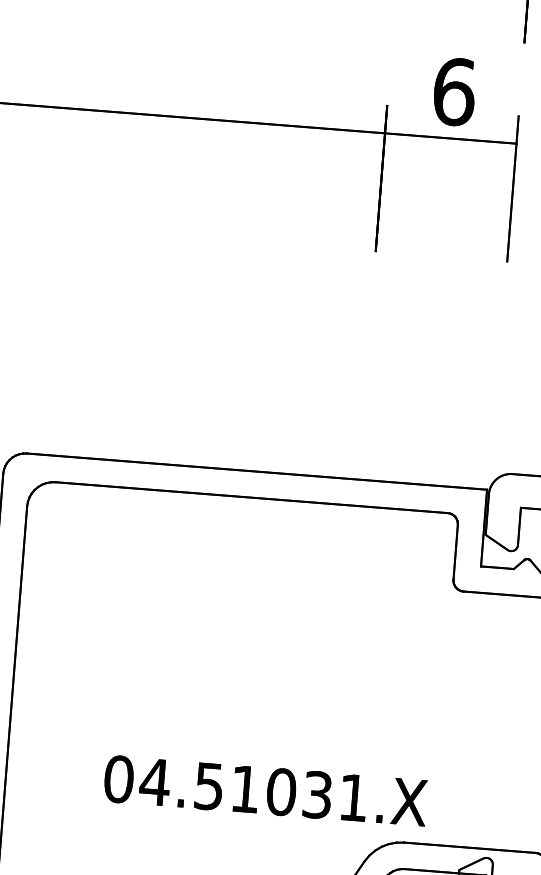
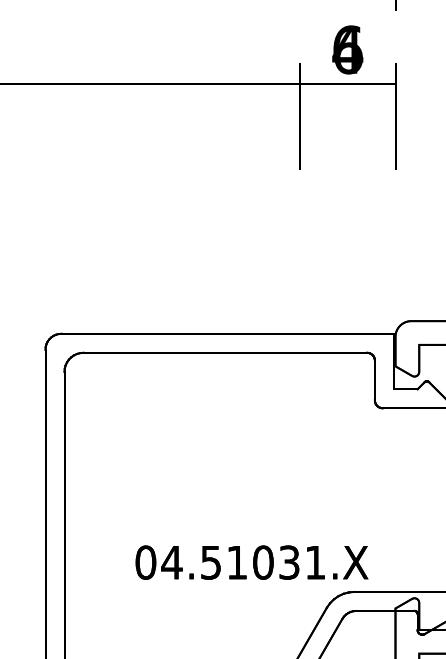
text: (453, 91) -> (347, 49), 6 -> 4

